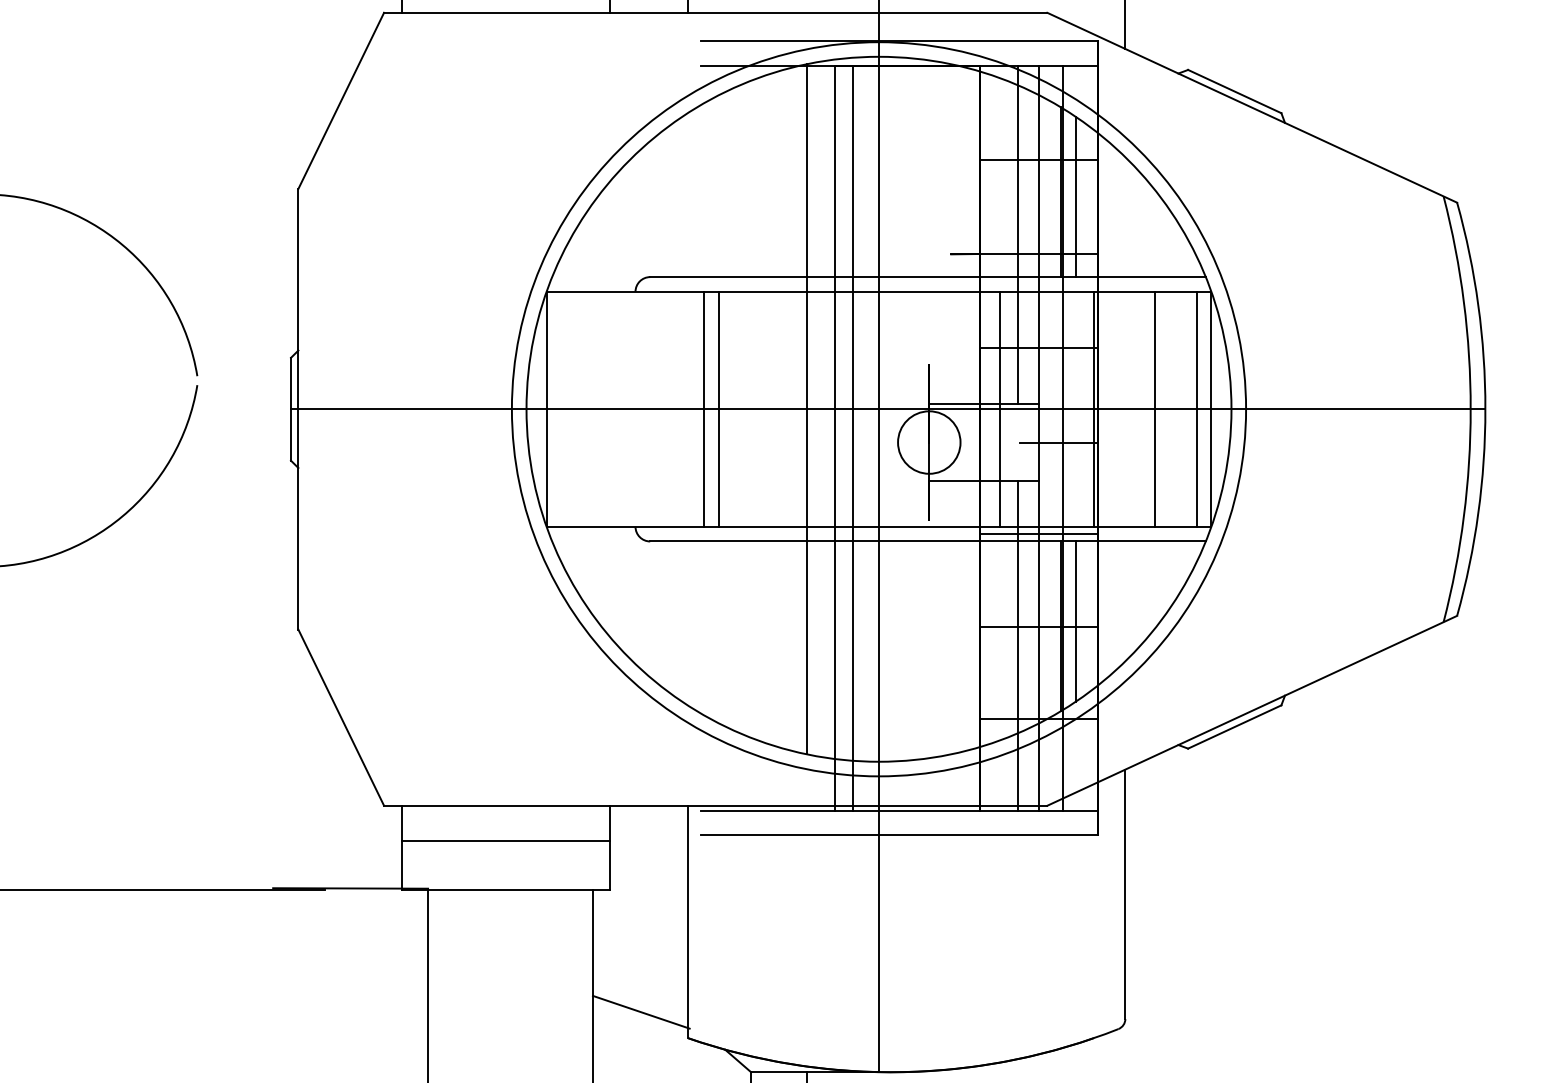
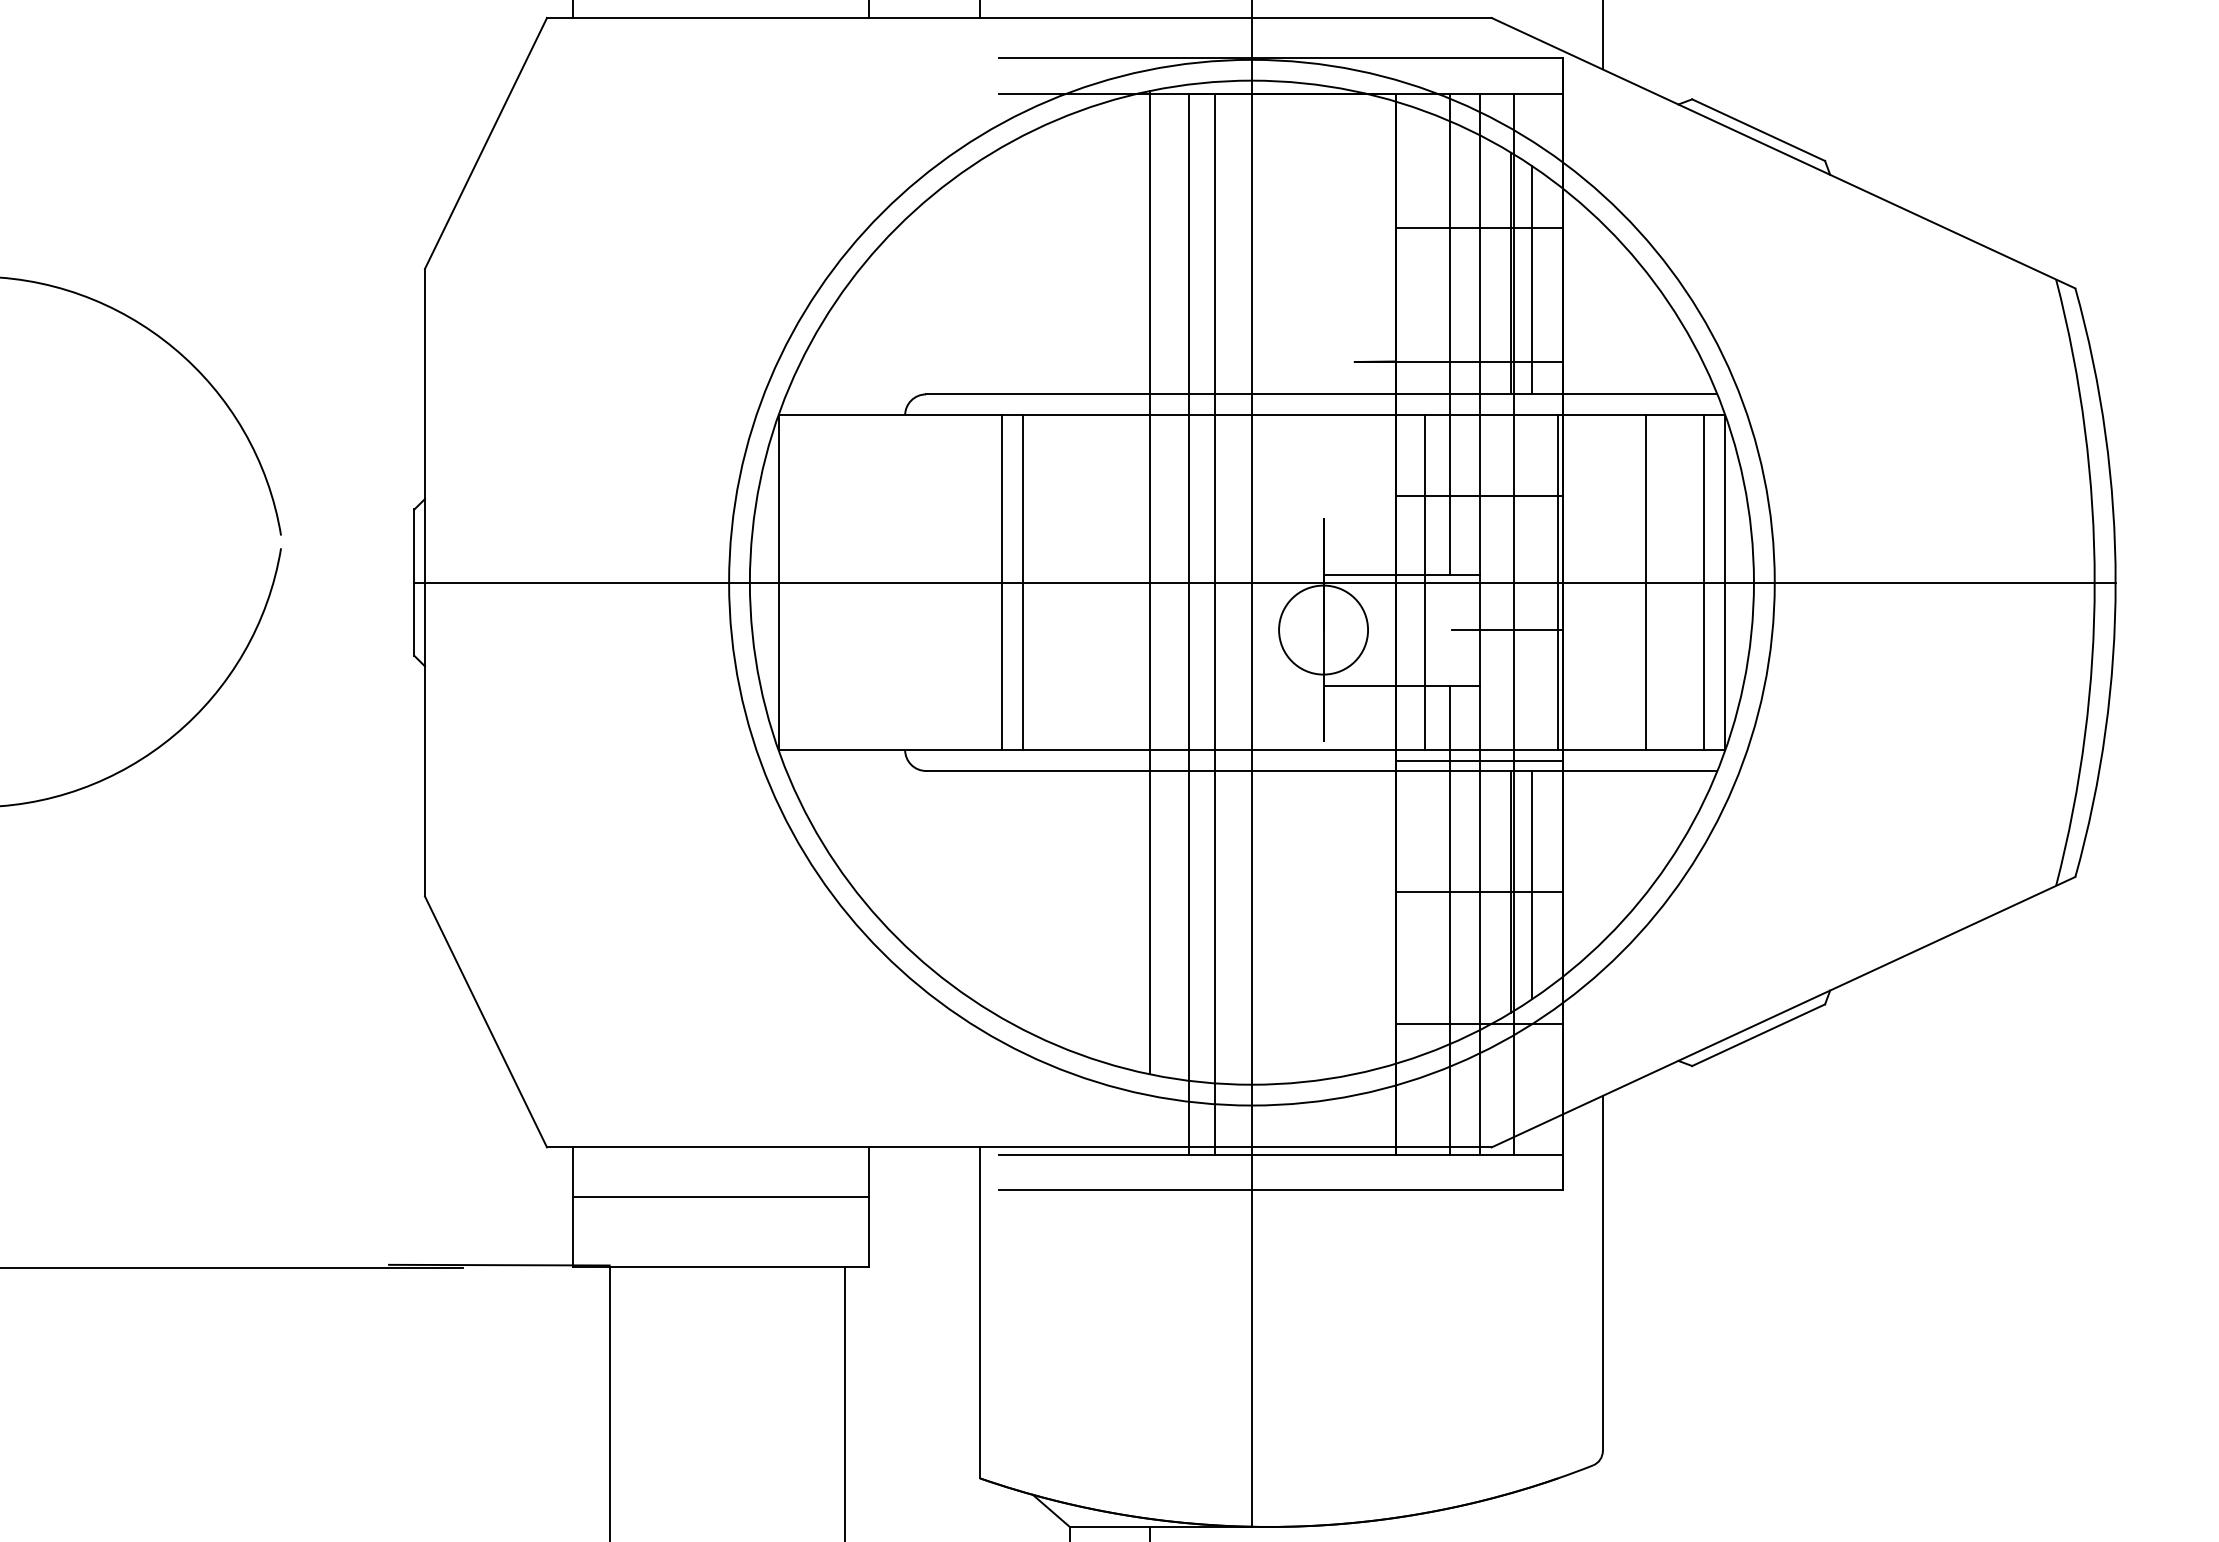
line: (641, 1012) -> (913, 1441), removed

